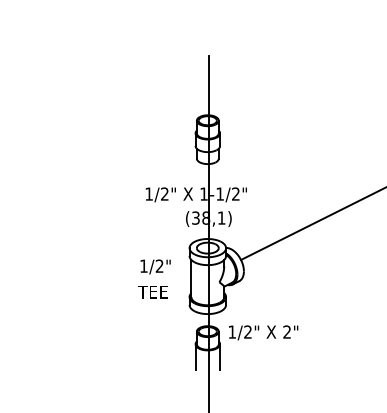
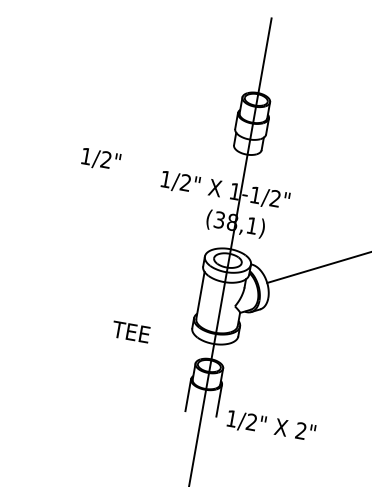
text: (155, 266) -> (100, 159), moved
text: (152, 292) -> (130, 332), moved
text: (263, 332) -> (271, 426), moved

